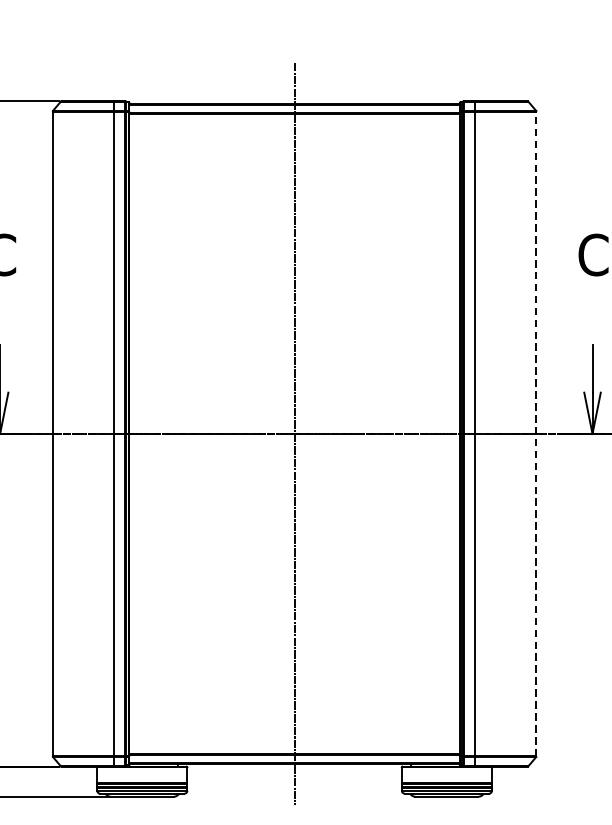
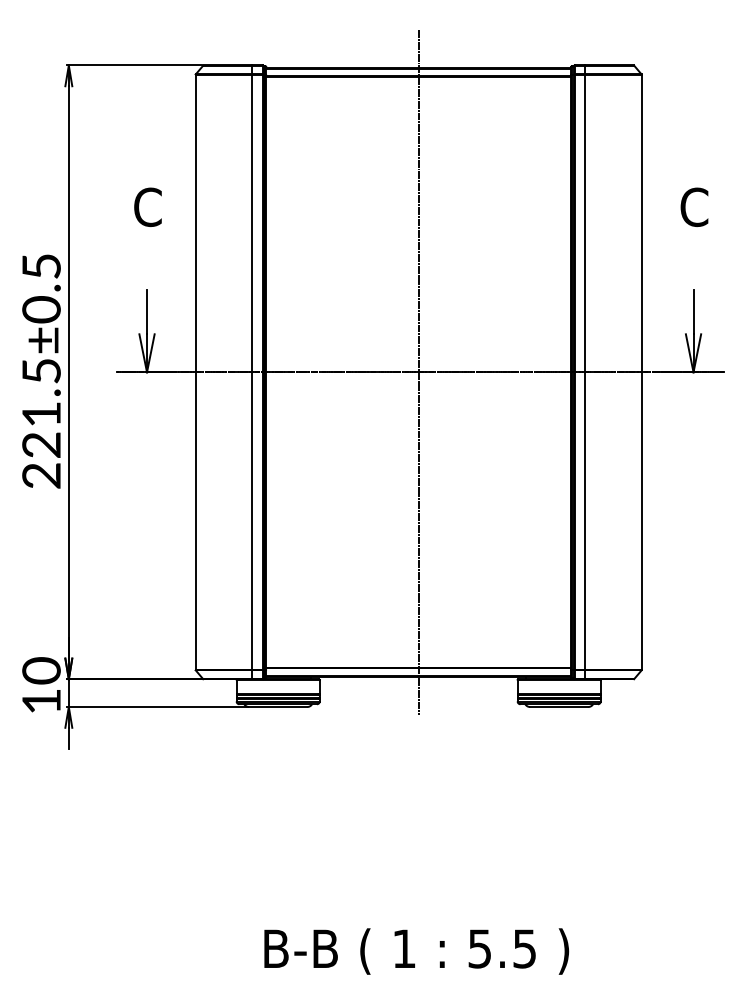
line: (536, 432) -> (641, 371), dashed -> solid

